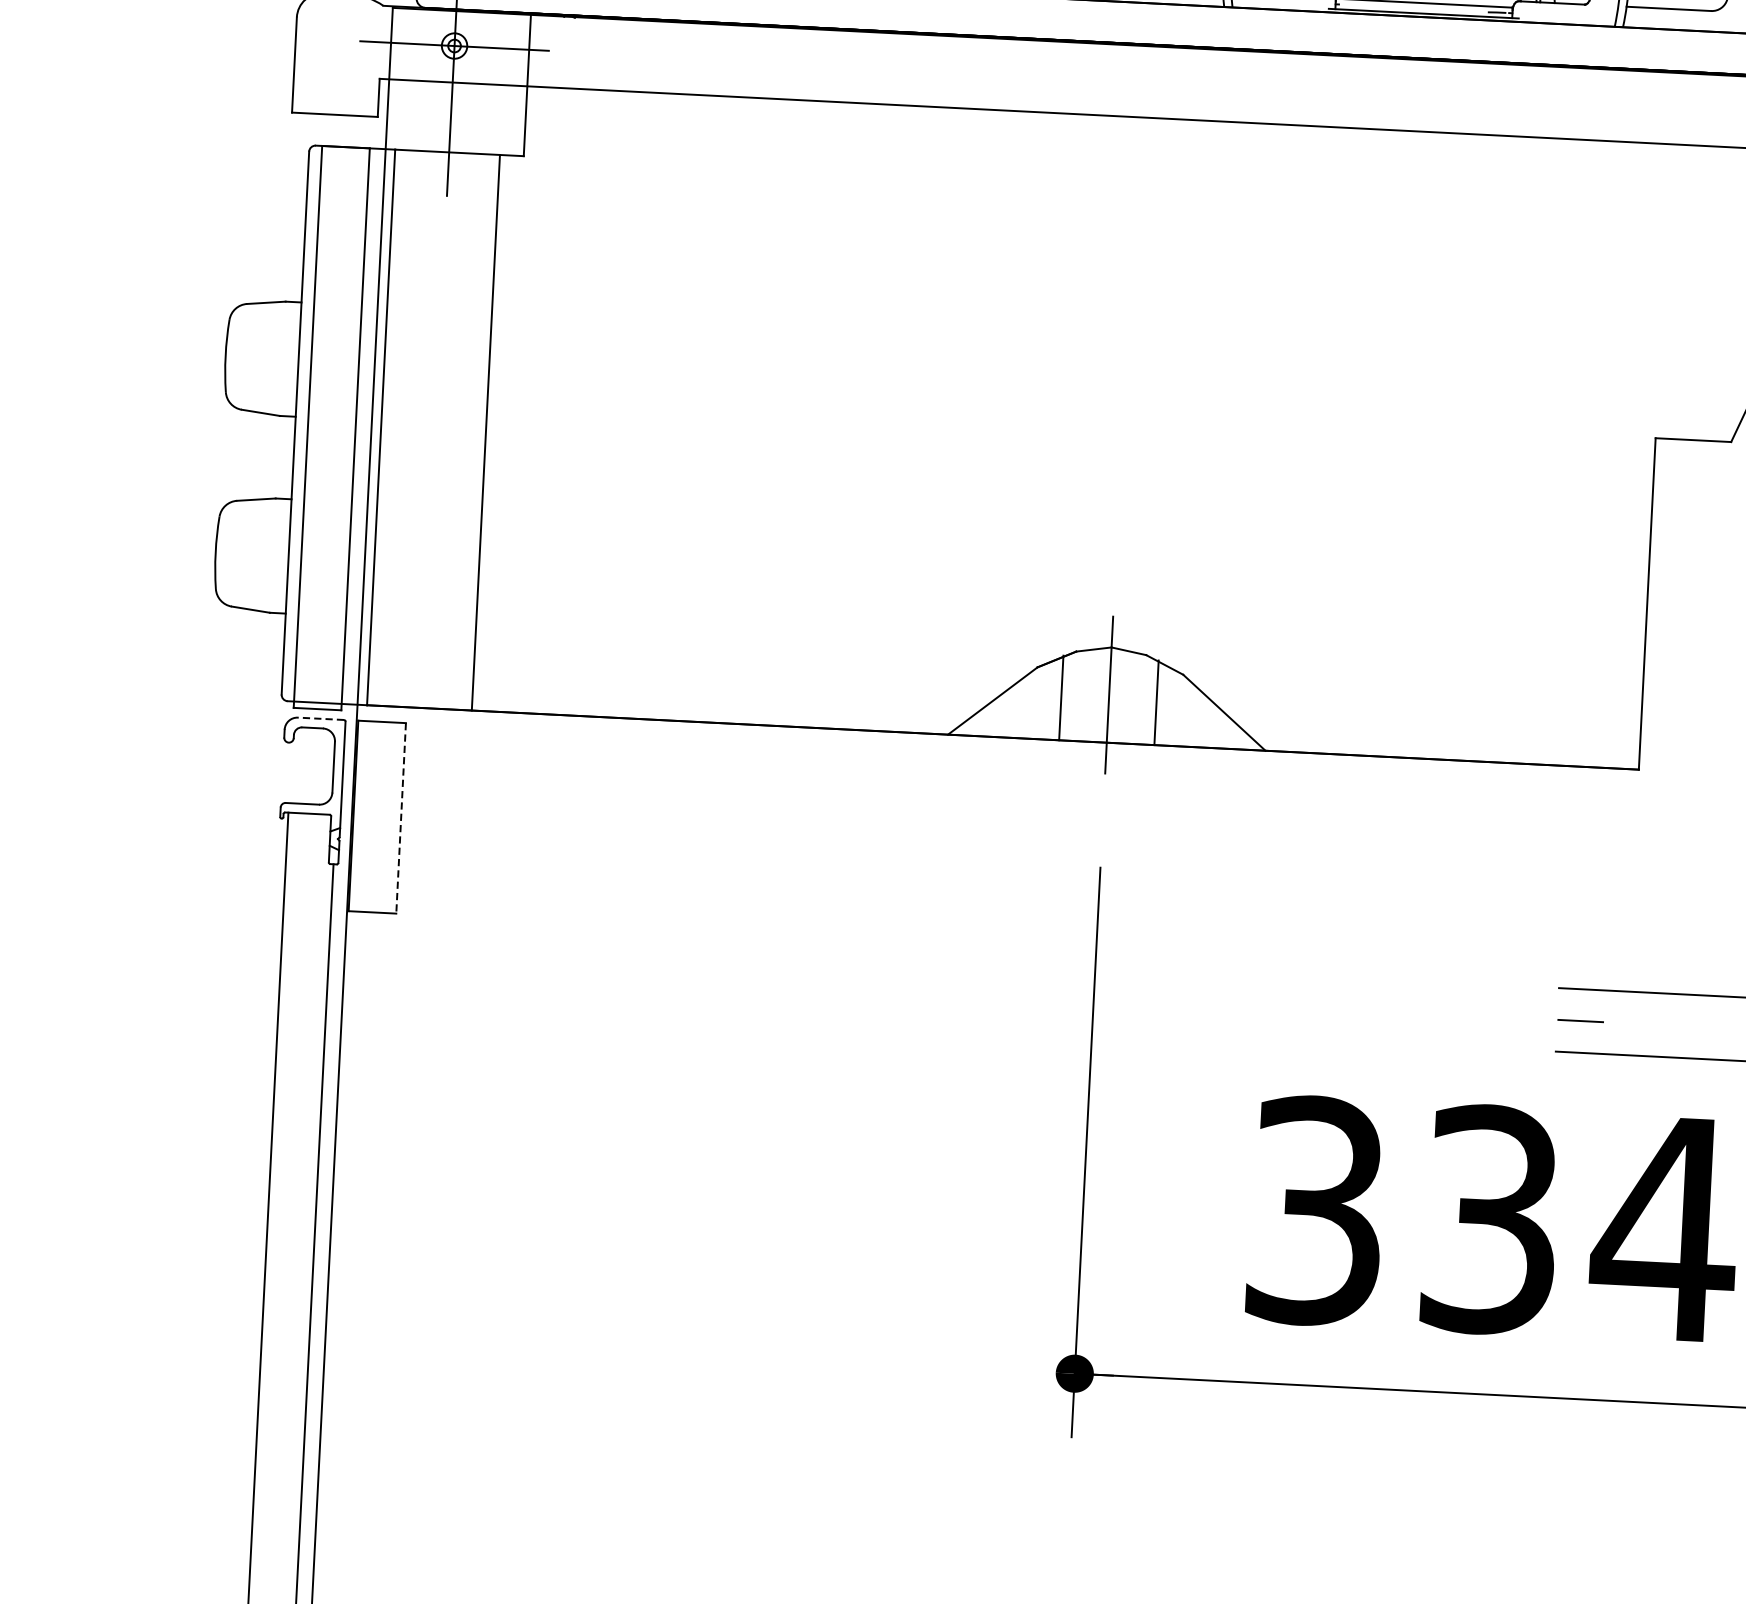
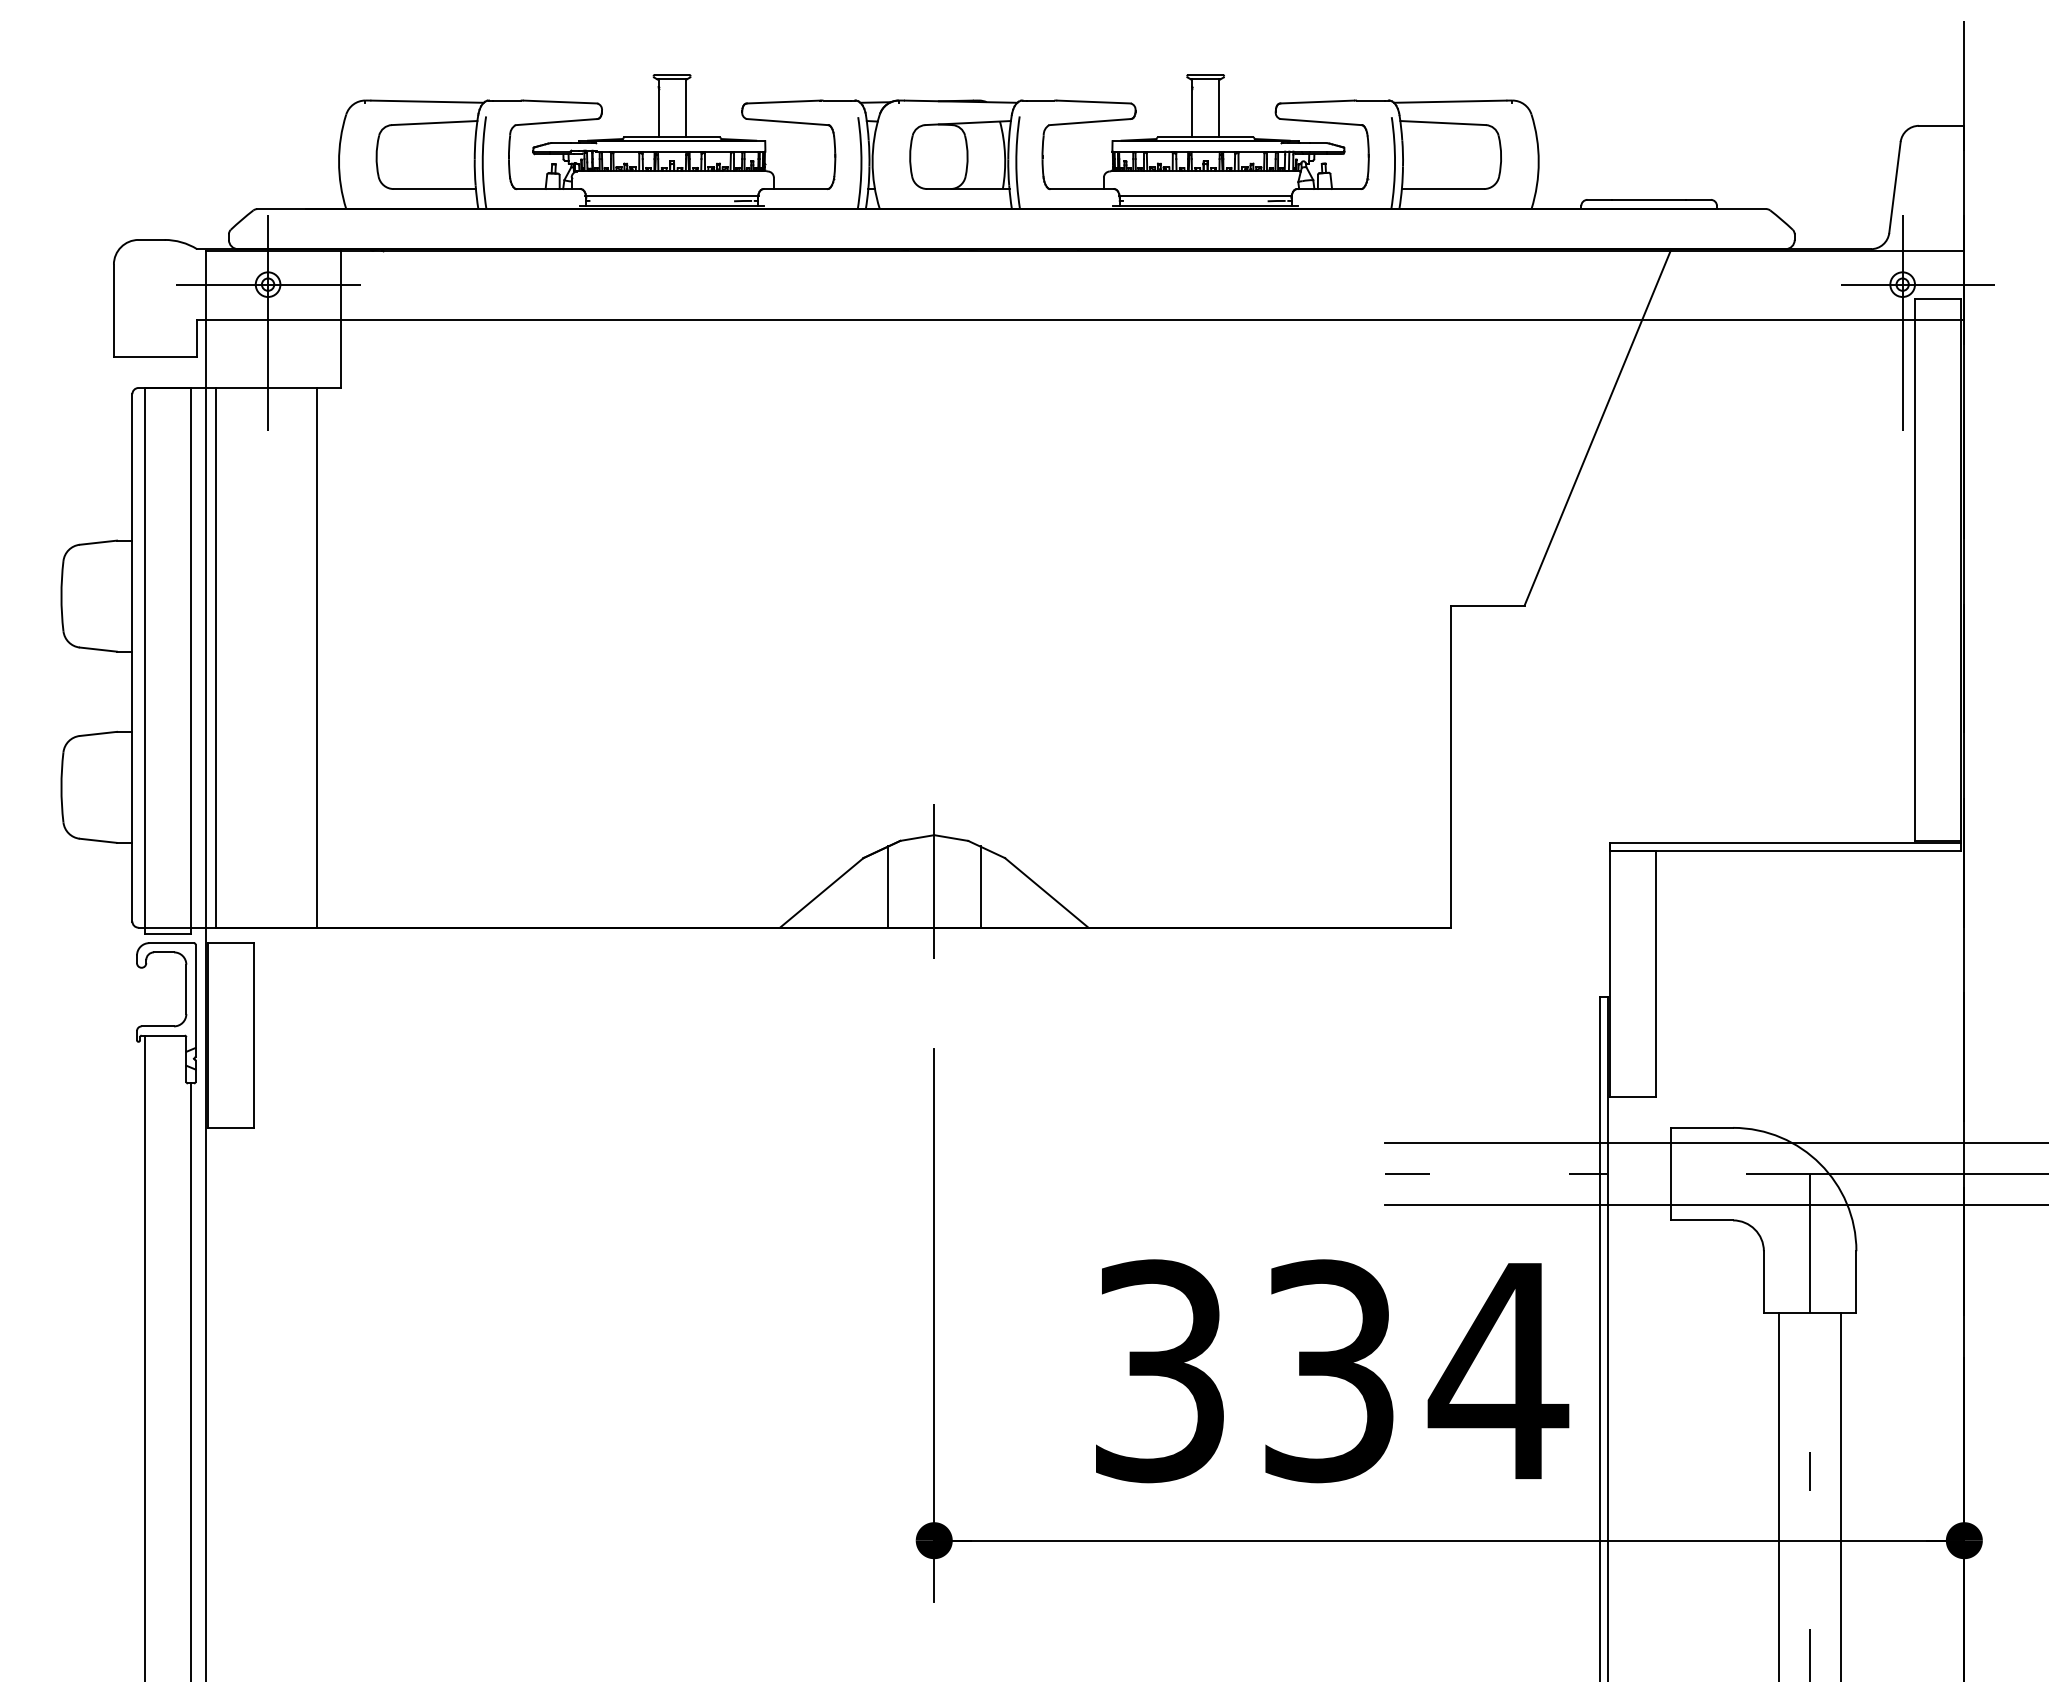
line: (320, 719) -> (171, 943), dashed -> solid
line: (401, 818) -> (254, 1035), dashed -> solid

